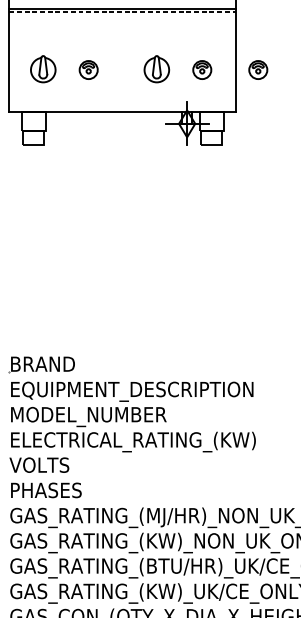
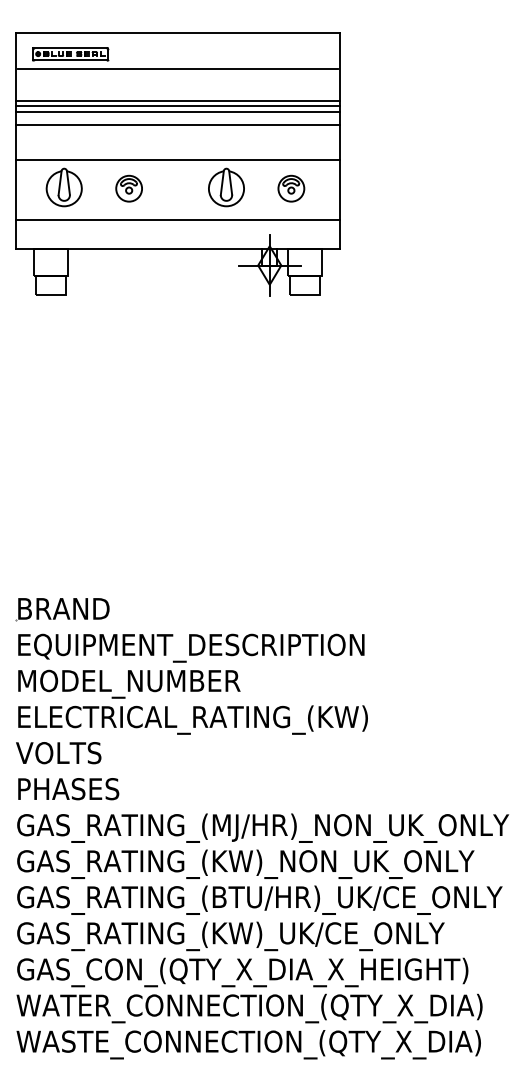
line: (123, 12) -> (178, 106), dashed -> solid
line: (122, 16) -> (177, 111), added
line: (122, 25) -> (177, 124), added
line: (122, 50) -> (177, 160), added
part: (258, 69) -> (371, 188), removed
line: (122, 91) -> (177, 219), added

